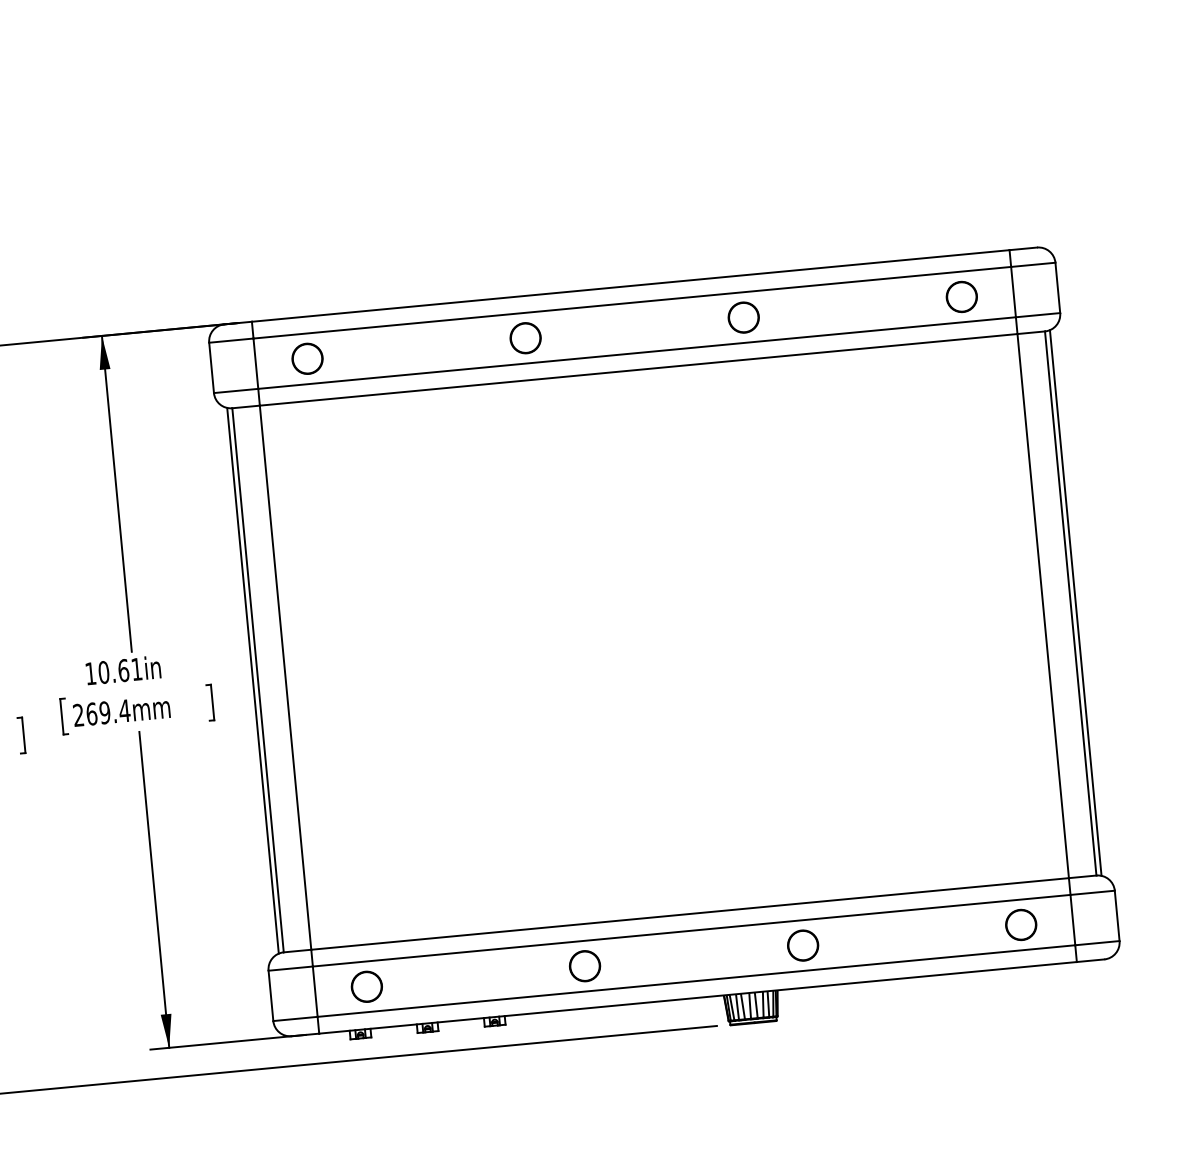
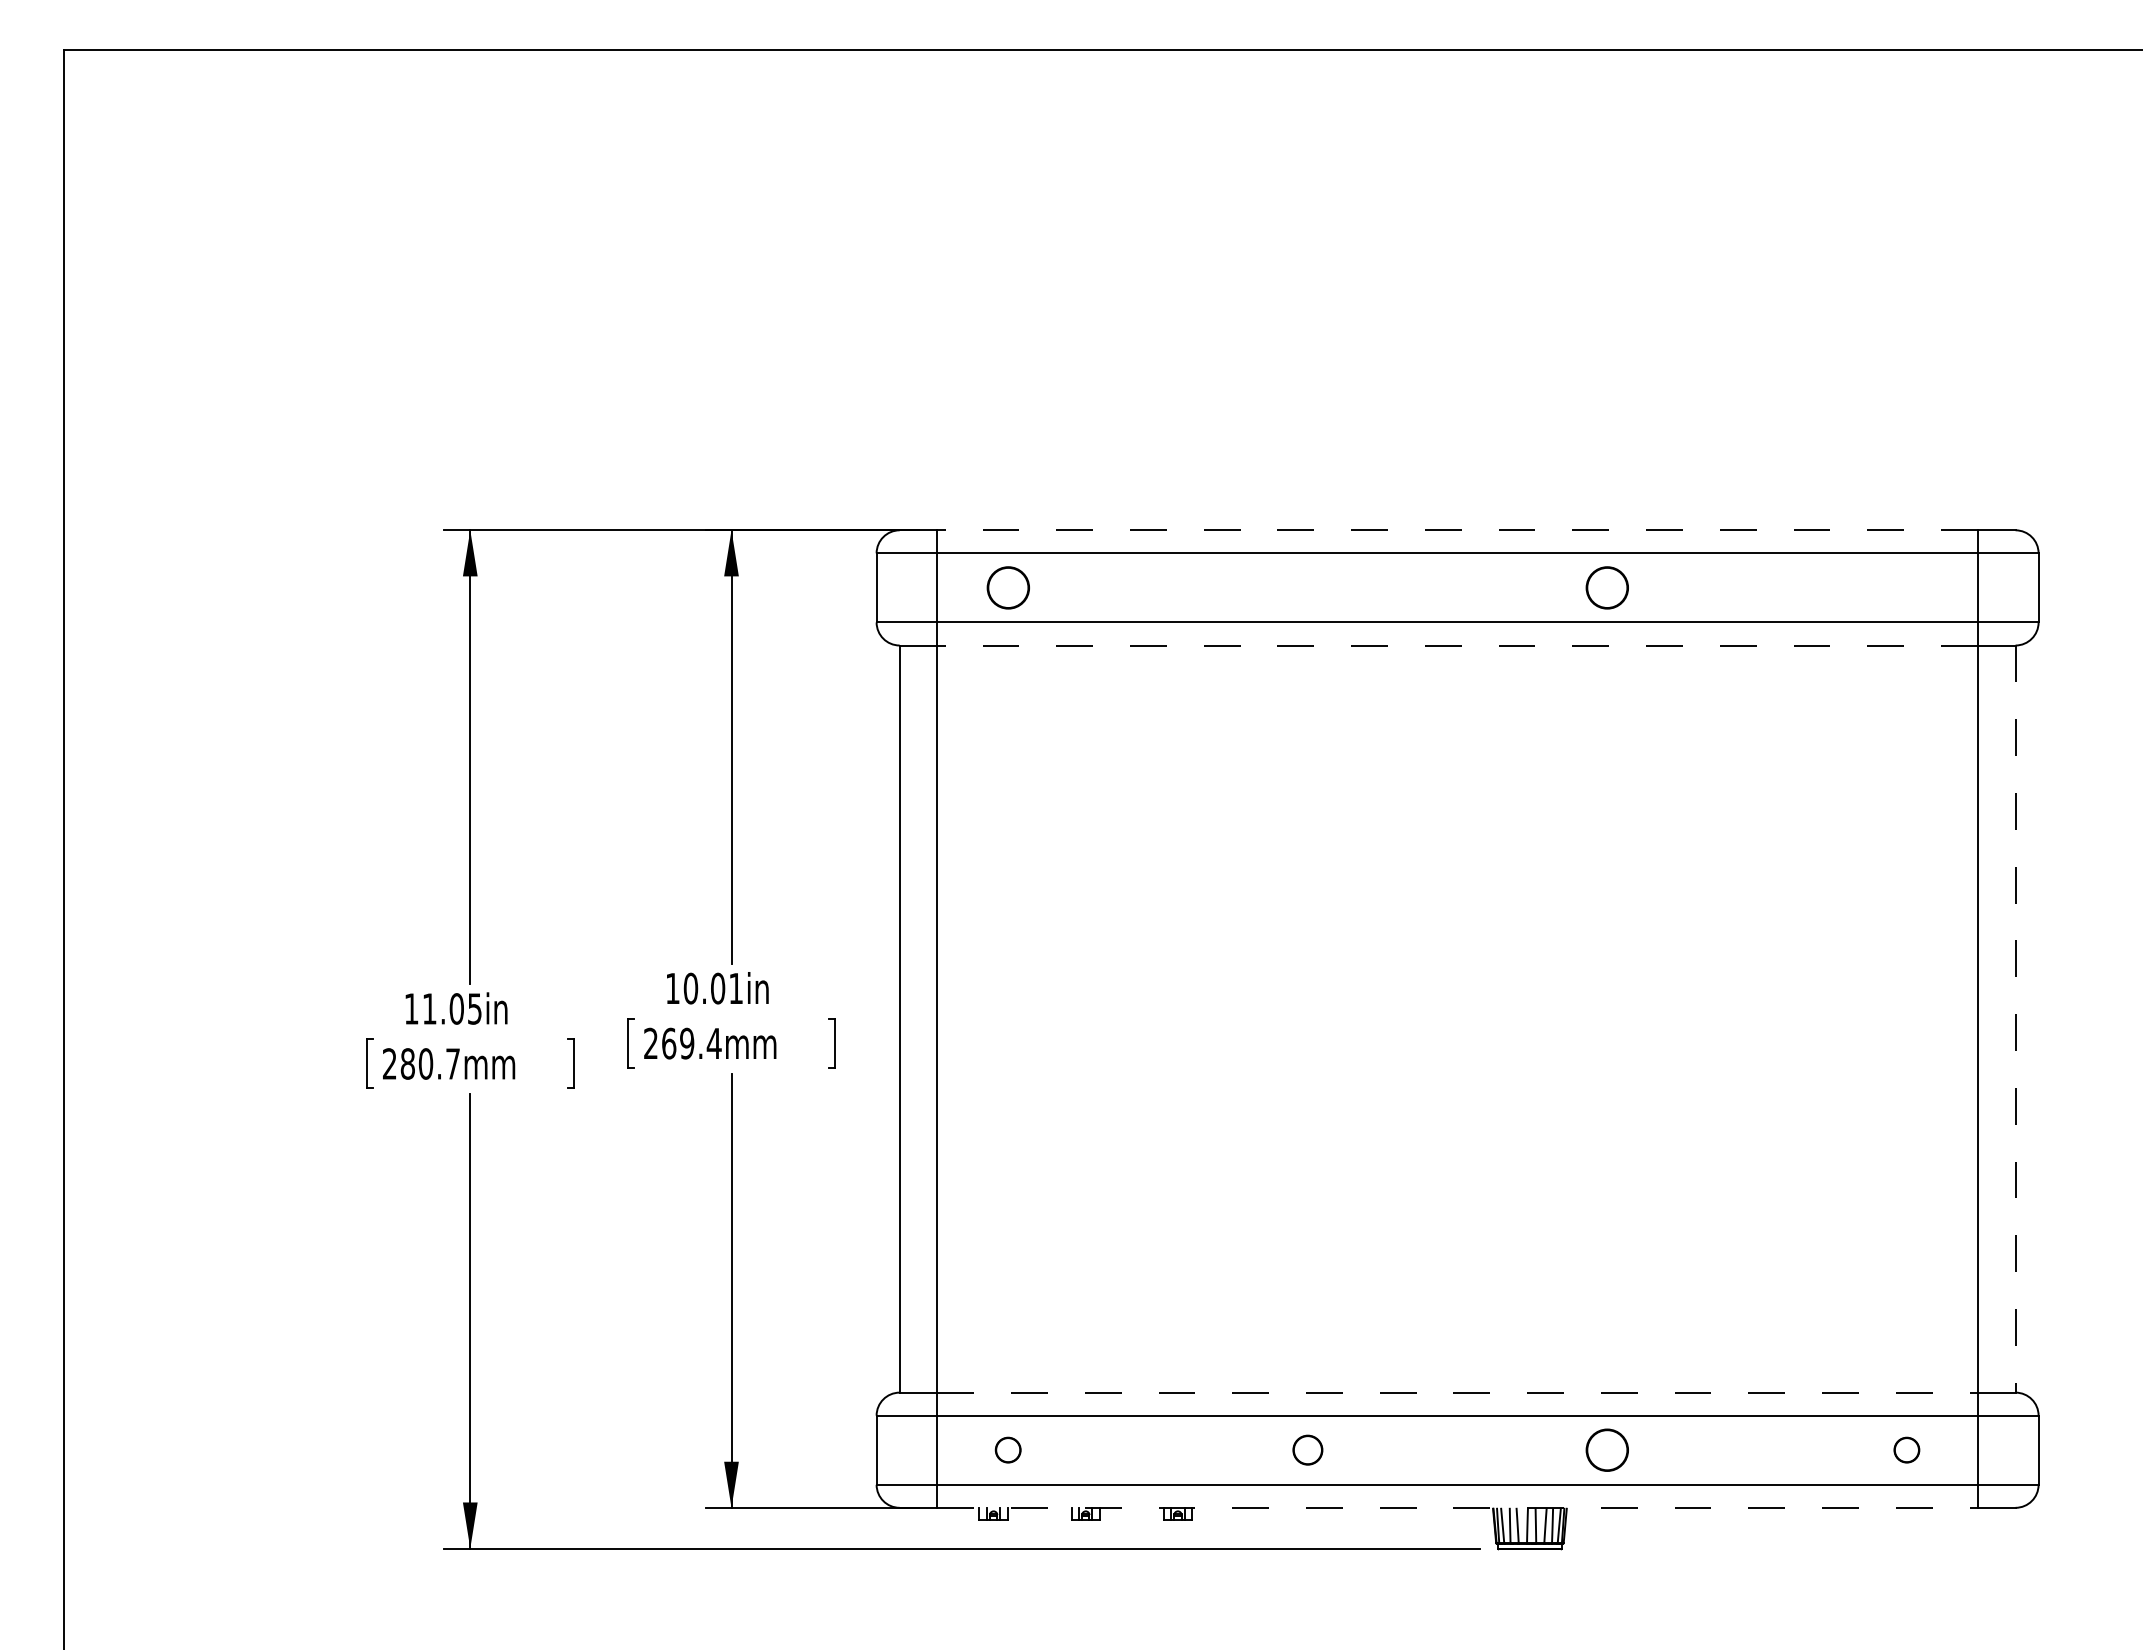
line: (630, 286) -> (1457, 530), solid -> dashed
circle: (961, 296) -> (1906, 587), removed
circle: (525, 337) -> (1307, 587), removed
line: (638, 369) -> (1457, 645), solid -> dashed
line: (1075, 602) -> (2022, 1018), removed
line: (1070, 603) -> (2015, 1019), solid -> dashed
text: (124, 670) -> (718, 988), 10.61in -> 10.01in
line: (252, 680) -> (892, 1018), removed
line: (690, 913) -> (1458, 1392), solid -> dashed
circle: (1020, 924) -> (1906, 1449), size x0.6
circle: (584, 965) -> (1307, 1449), size x0.7
circle: (366, 986) -> (1007, 1449), size x0.6
line: (698, 997) -> (1458, 1507), solid -> dashed

